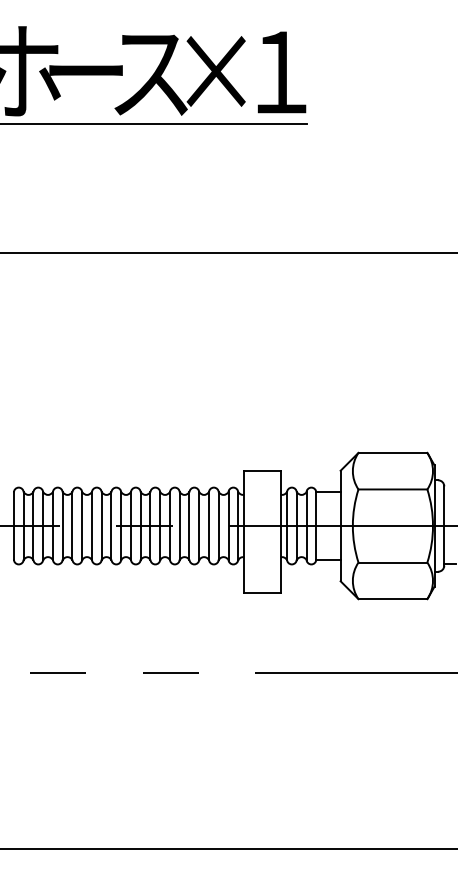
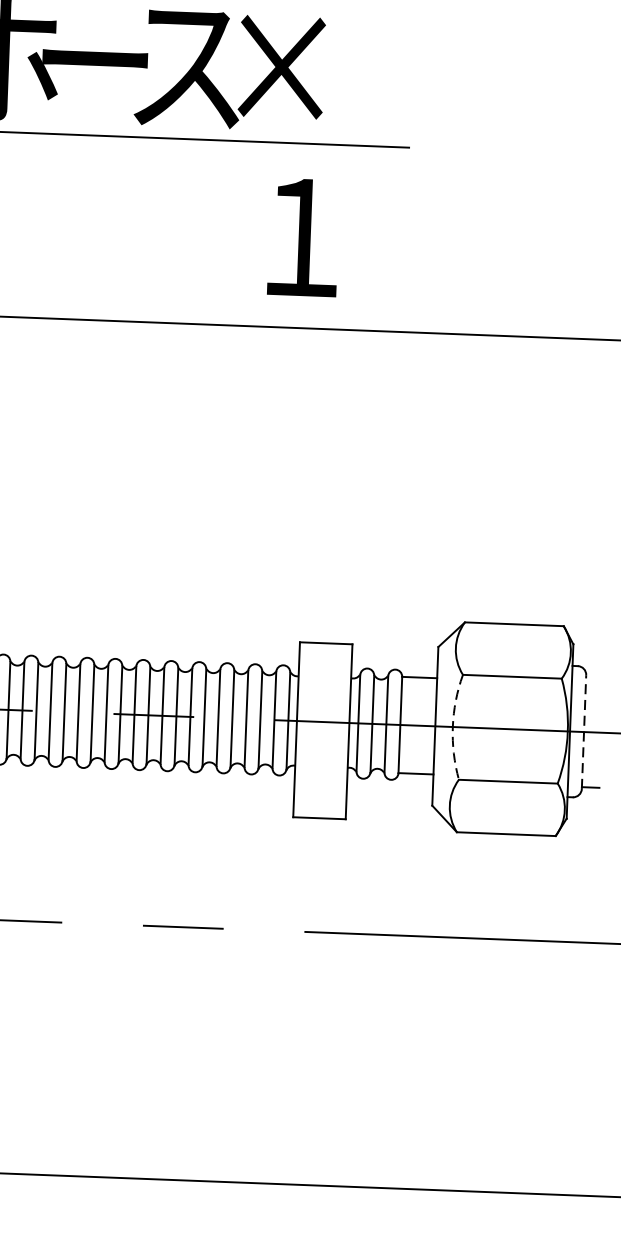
text: (281, 72) -> (303, 237), moved
arc: (352, 526) -> (452, 727), solid -> dashed
line: (444, 526) -> (584, 732), solid -> dashed

